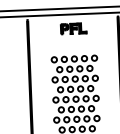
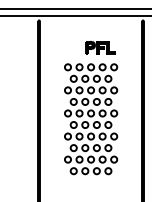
part: (73, 28) -> (100, 47), moved

